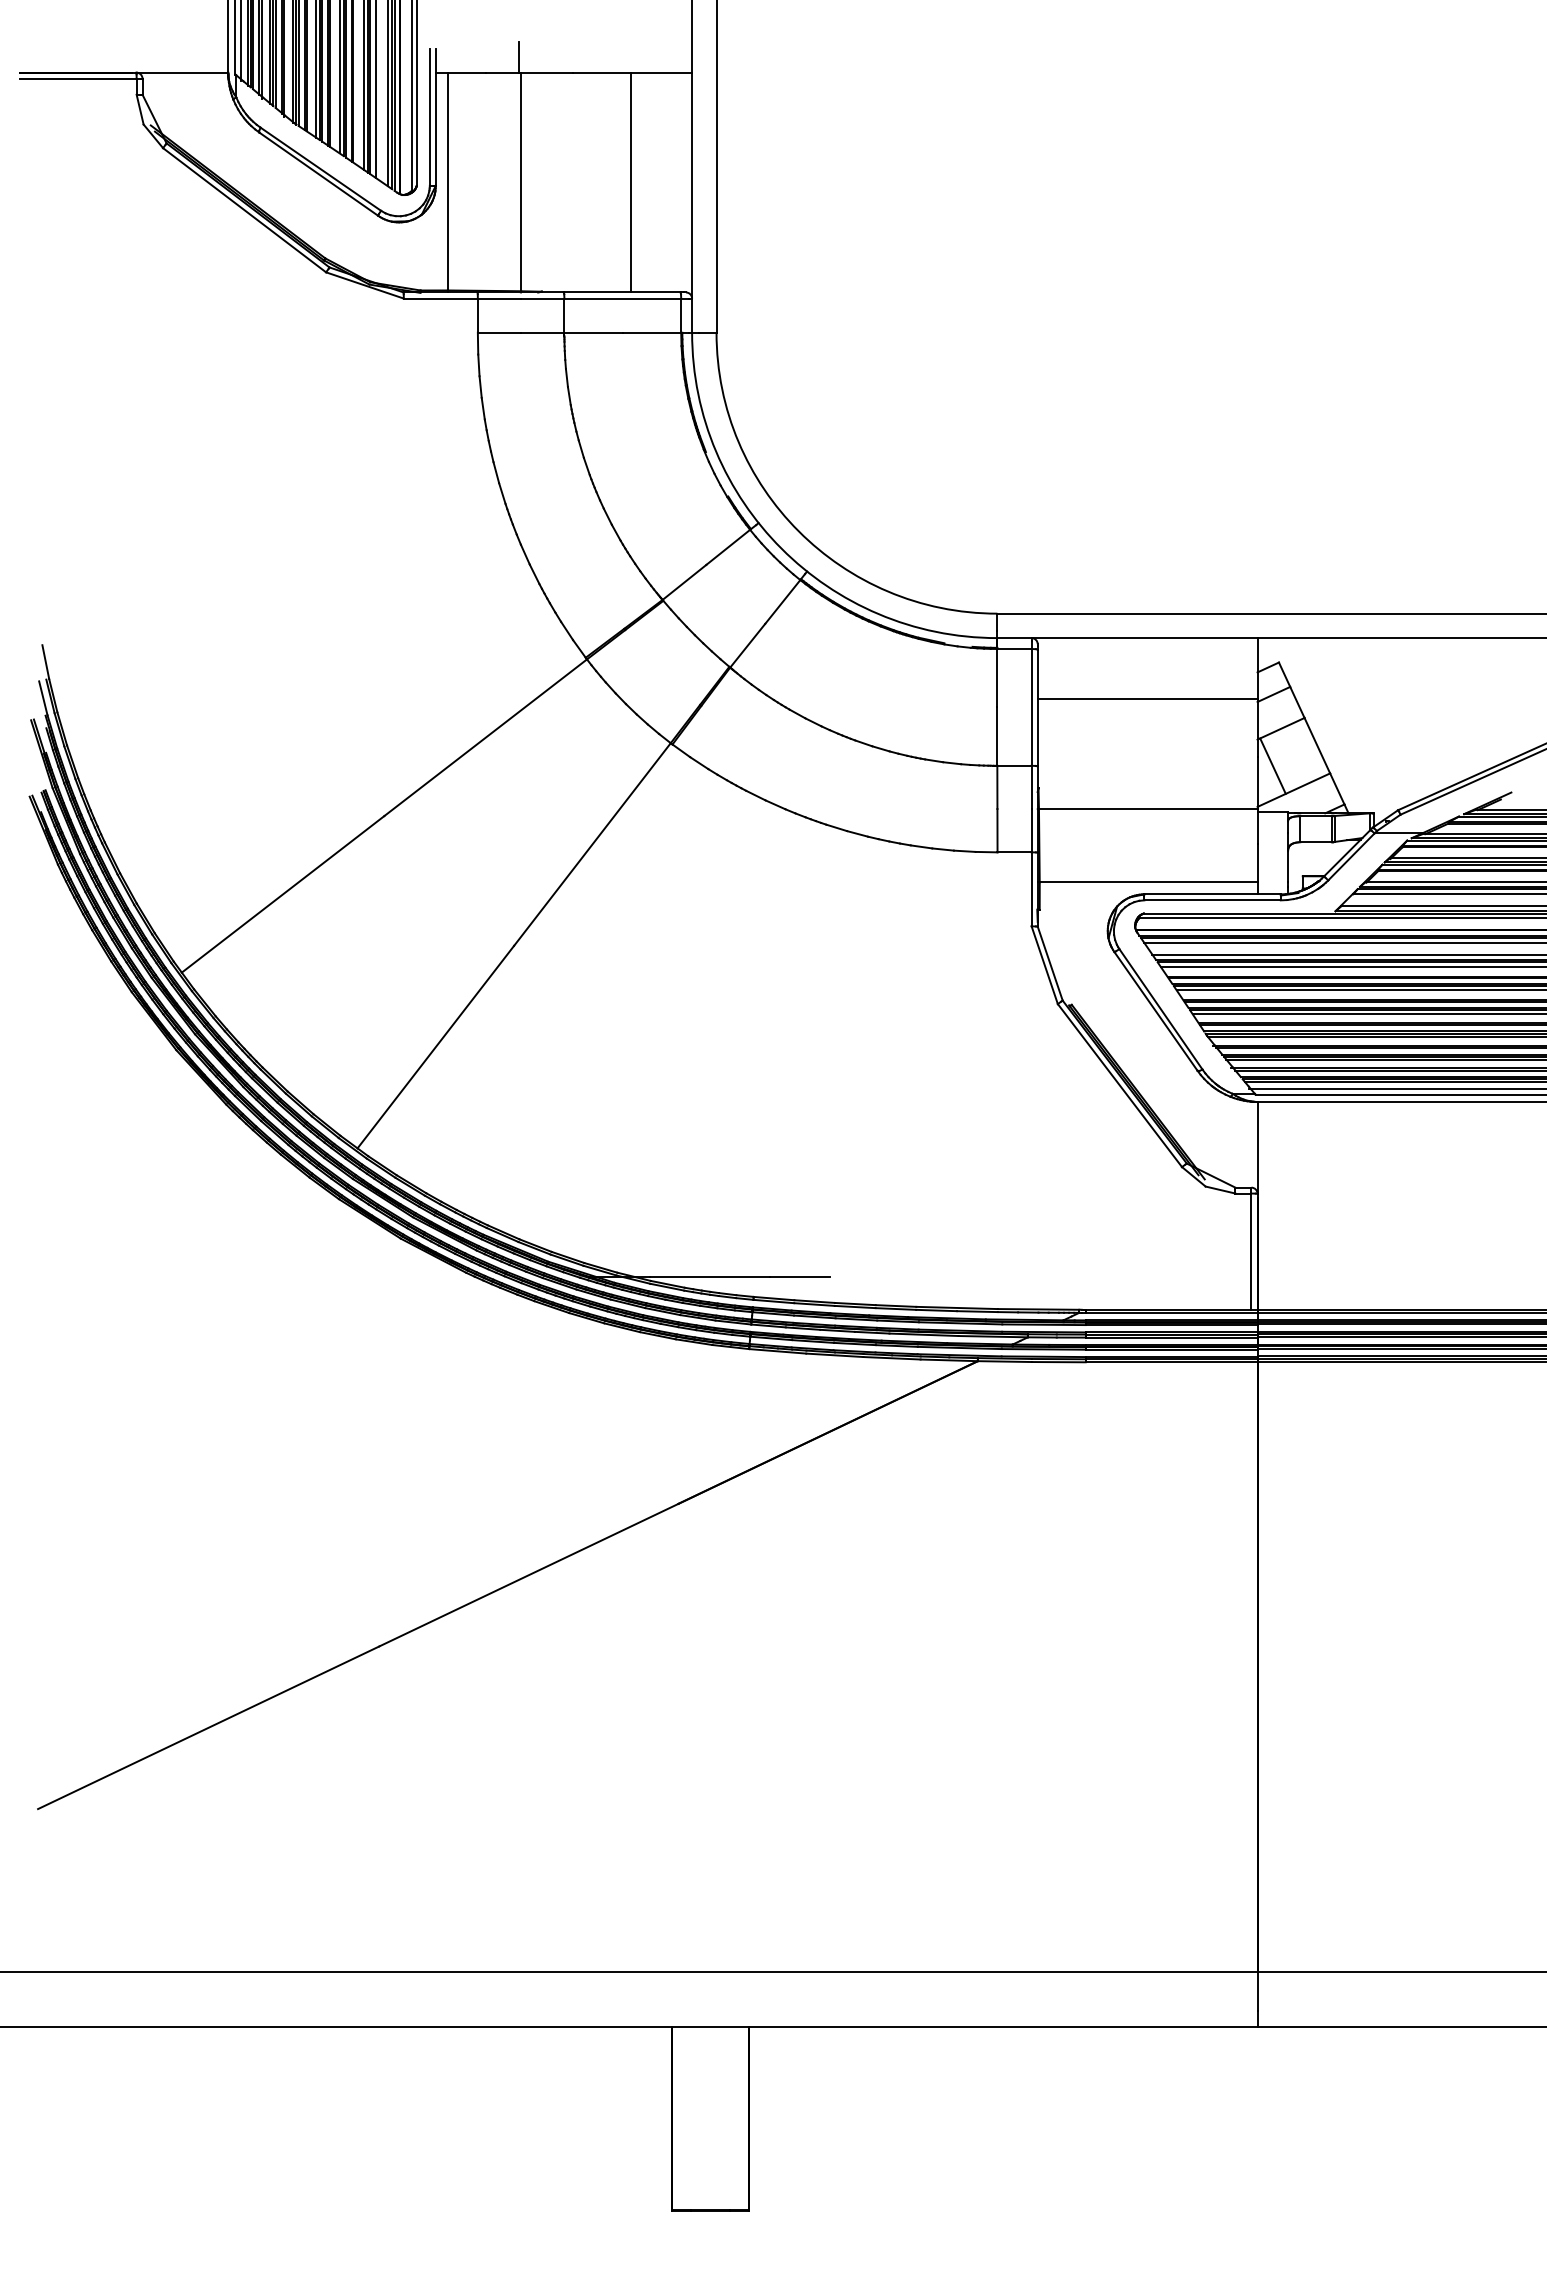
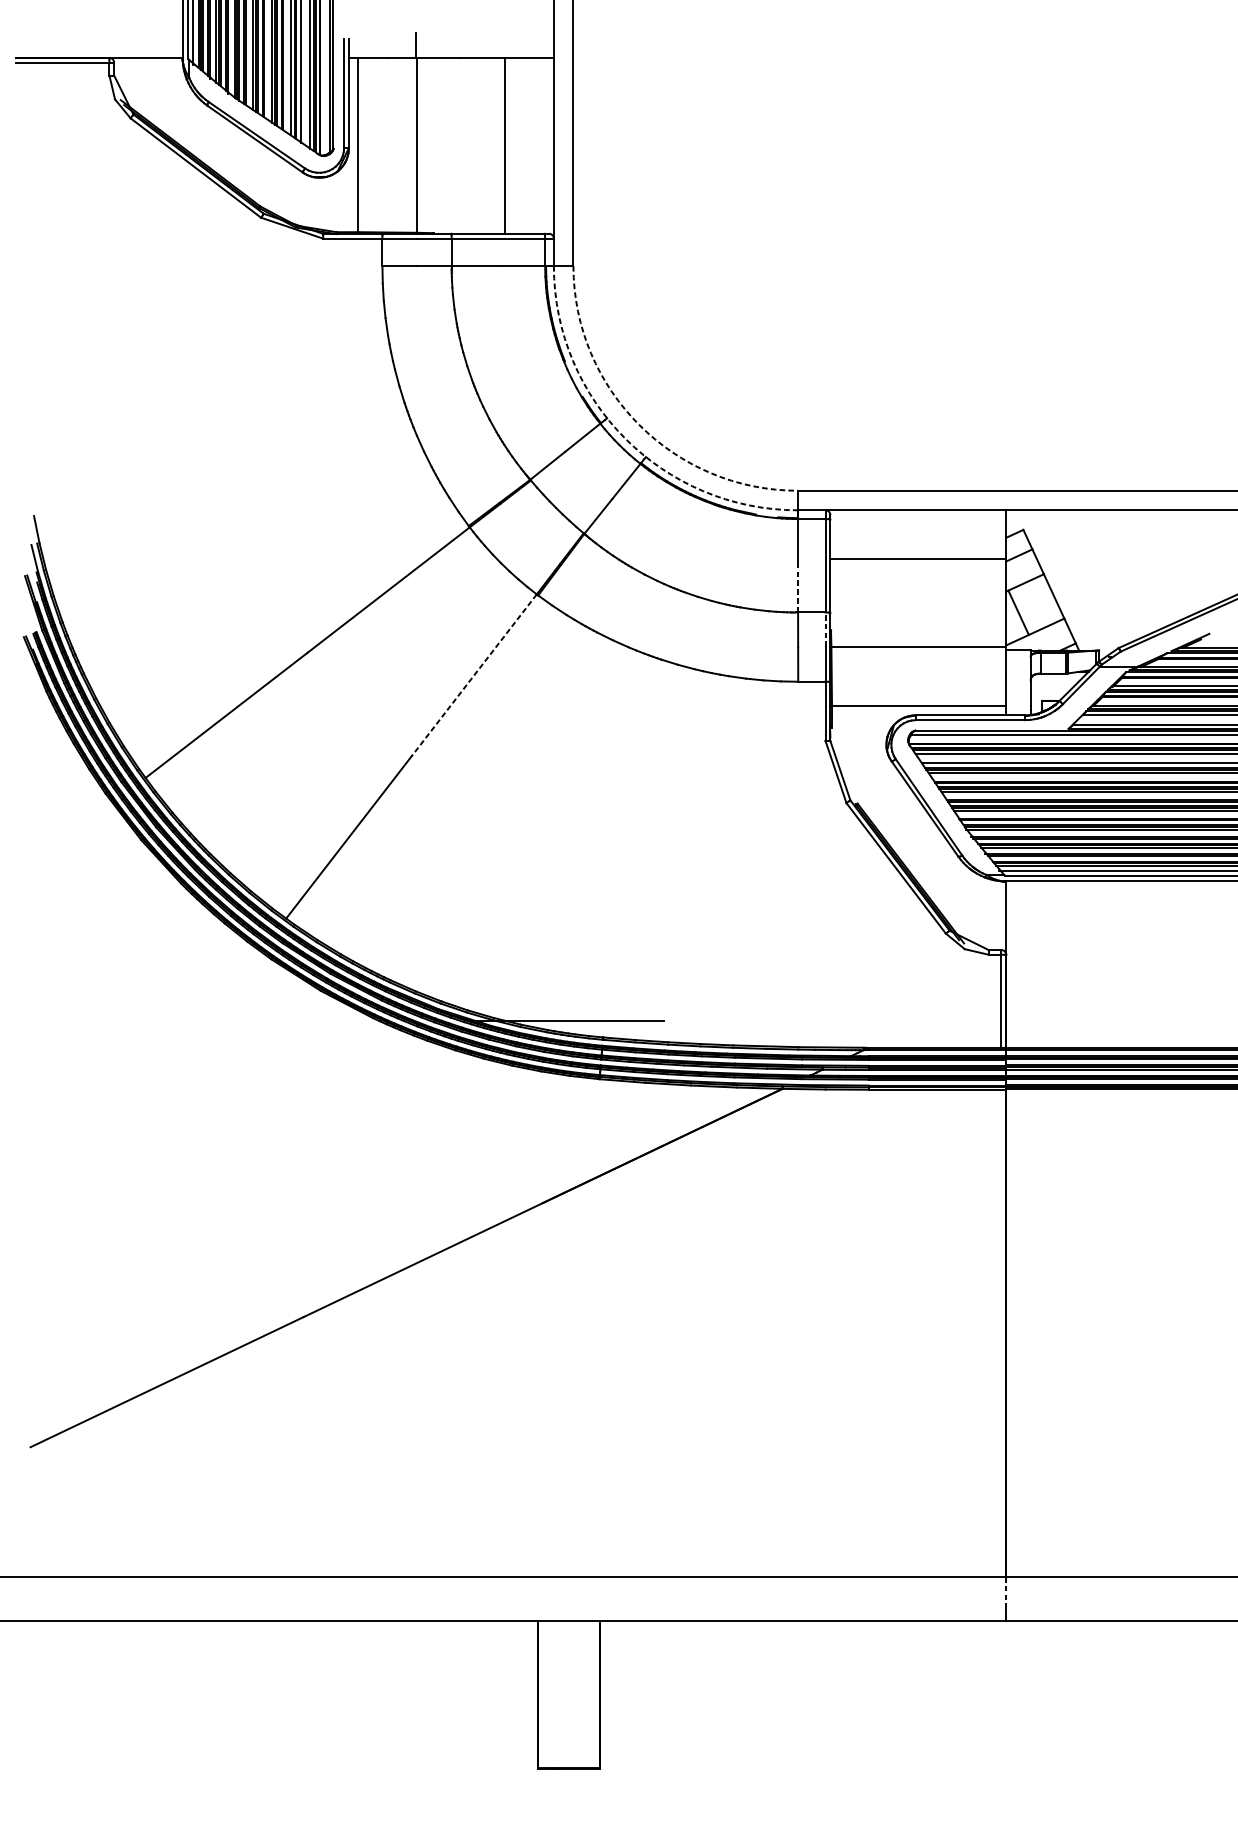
arc: (798, 531) -> (639, 425), solid -> dashed
arc: (781, 548) -> (625, 438), solid -> dashed
line: (997, 736) -> (798, 589), solid -> dashed
line: (1031, 787) -> (825, 629), solid -> dashed
line: (592, 844) -> (474, 675), solid -> dashed
line: (1257, 1991) -> (1006, 1593), solid -> dashed

